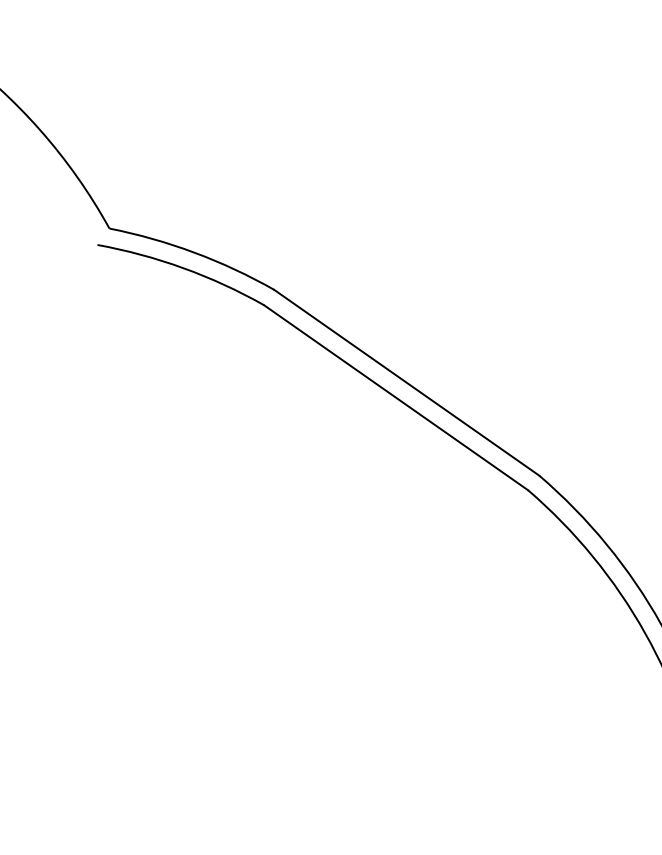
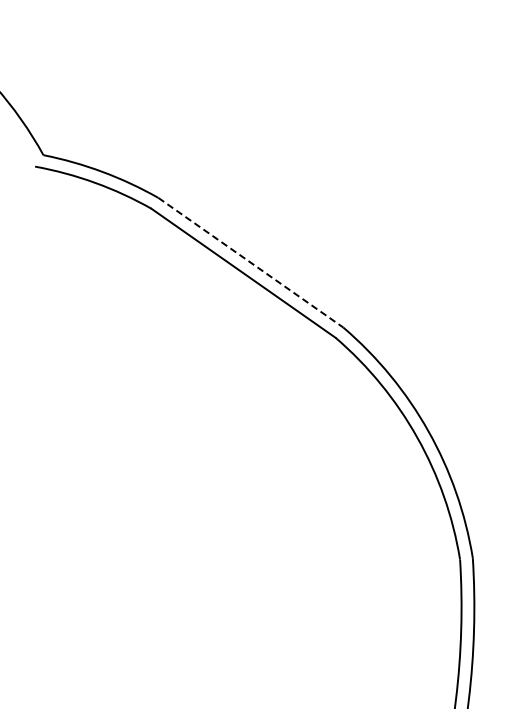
line: (406, 382) -> (250, 262), solid -> dashed

